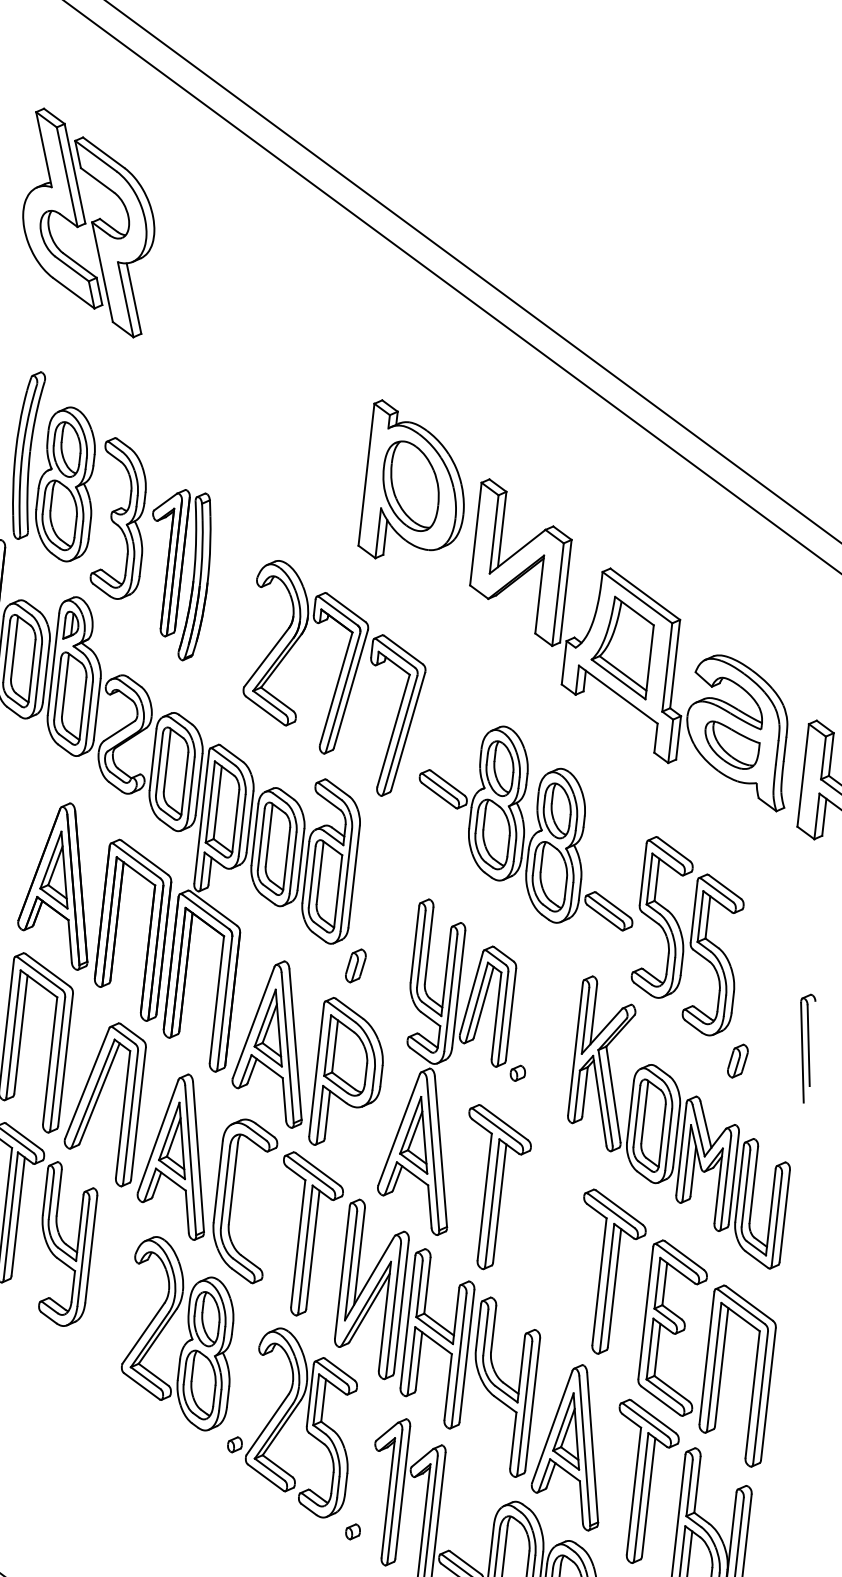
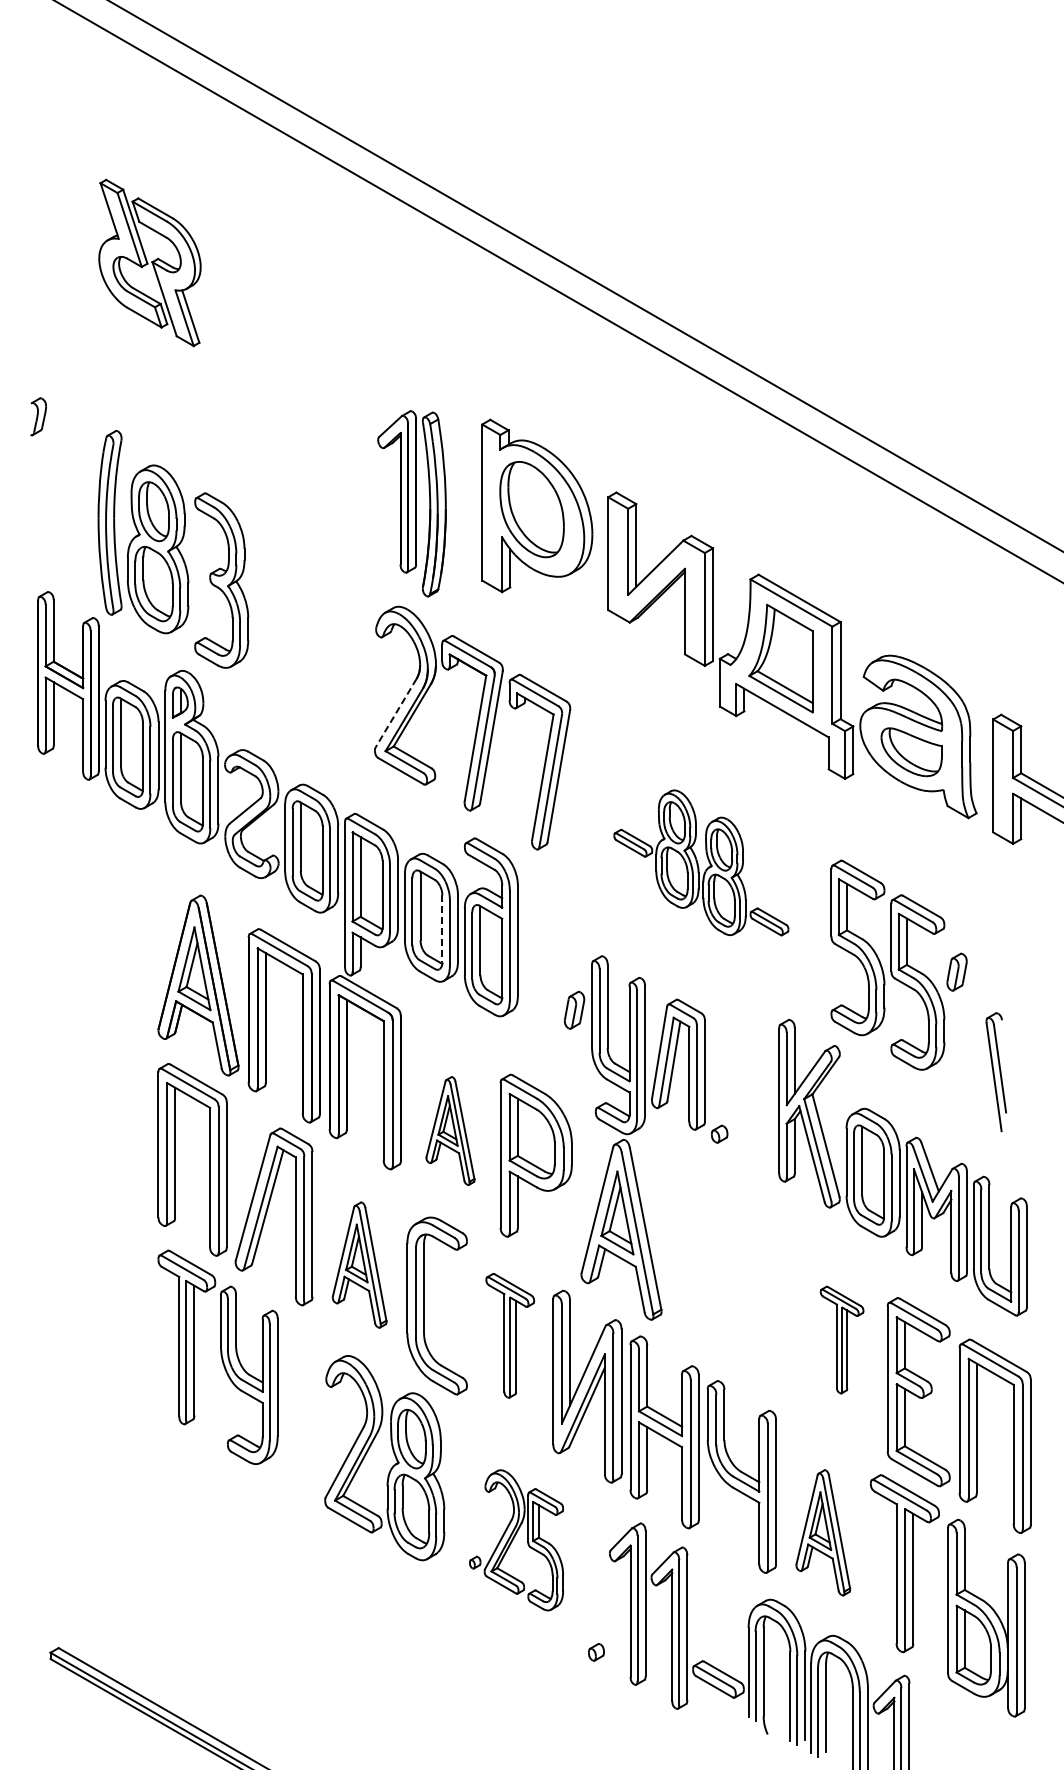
part: (88, 222) -> (149, 262), size x0.7
part: (176, 574) -> (411, 503), moved
line: (266, 657) -> (395, 713), solid -> dashed
part: (529, 824) -> (701, 862), size x0.7
line: (286, 858) -> (442, 929), solid -> dashed
part: (355, 965) -> (574, 1009), moved
part: (273, 1042) -> (450, 1130), size x0.6
part: (804, 1048) -> (995, 1072), moved
part: (737, 1060) -> (956, 971), moved
part: (177, 1155) -> (359, 1264), size x0.7
part: (492, 1187) -> (706, 1261), removed
part: (307, 1235) -> (510, 1335), size x0.7
part: (607, 1272) -> (841, 1339), size x0.6
part: (291, 1422) -> (516, 1540), size x0.7
part: (571, 1446) -> (823, 1532), size x0.7

